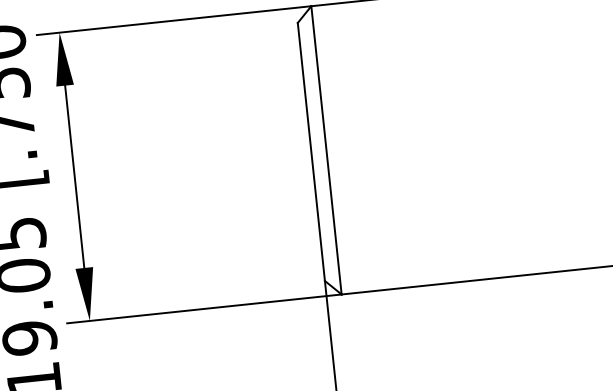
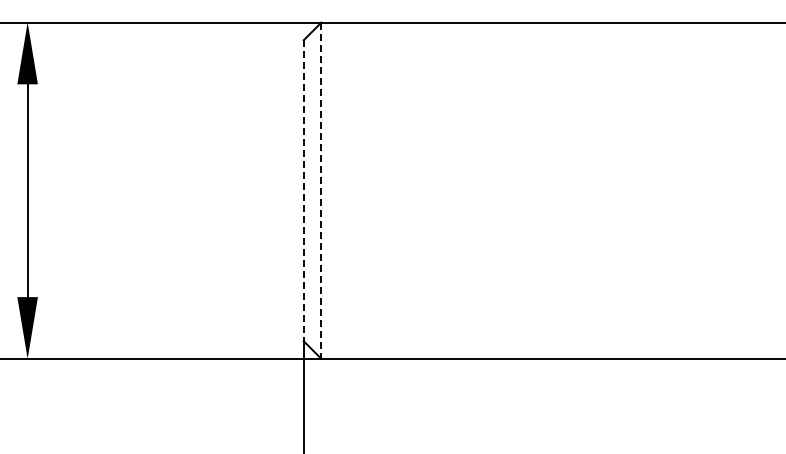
line: (311, 151) -> (303, 190), solid -> dashed
line: (326, 151) -> (321, 191), solid -> dashed

